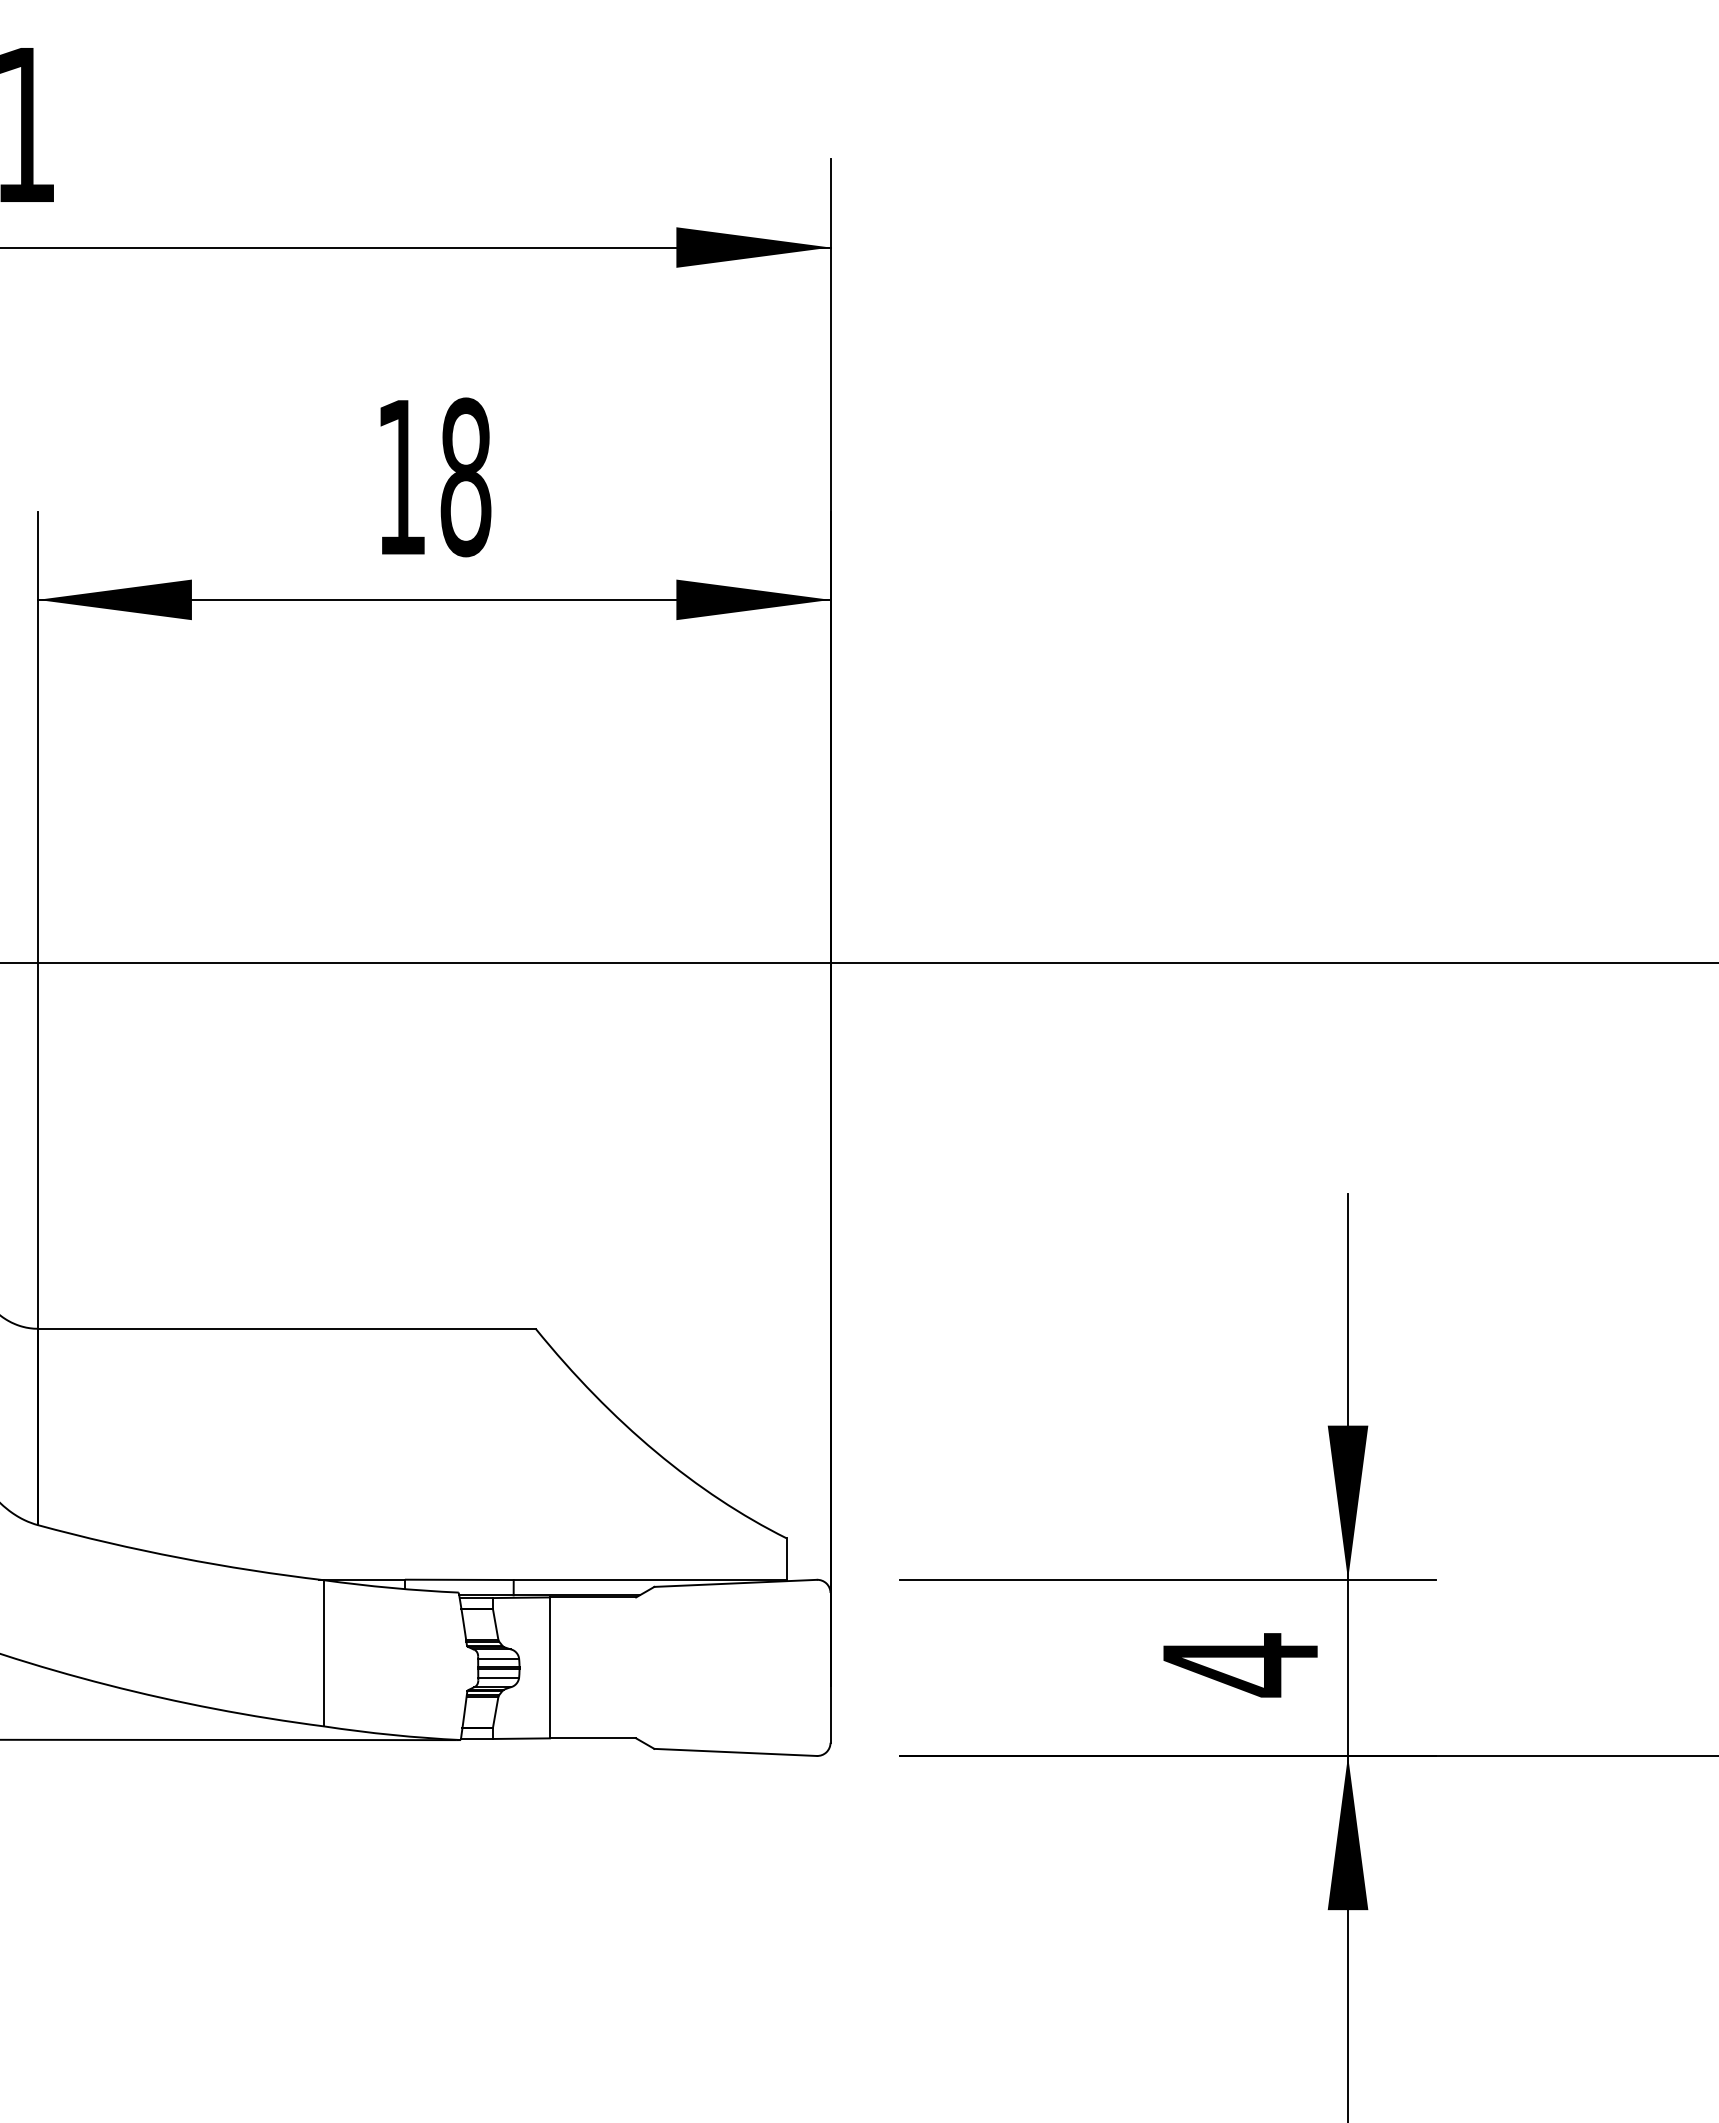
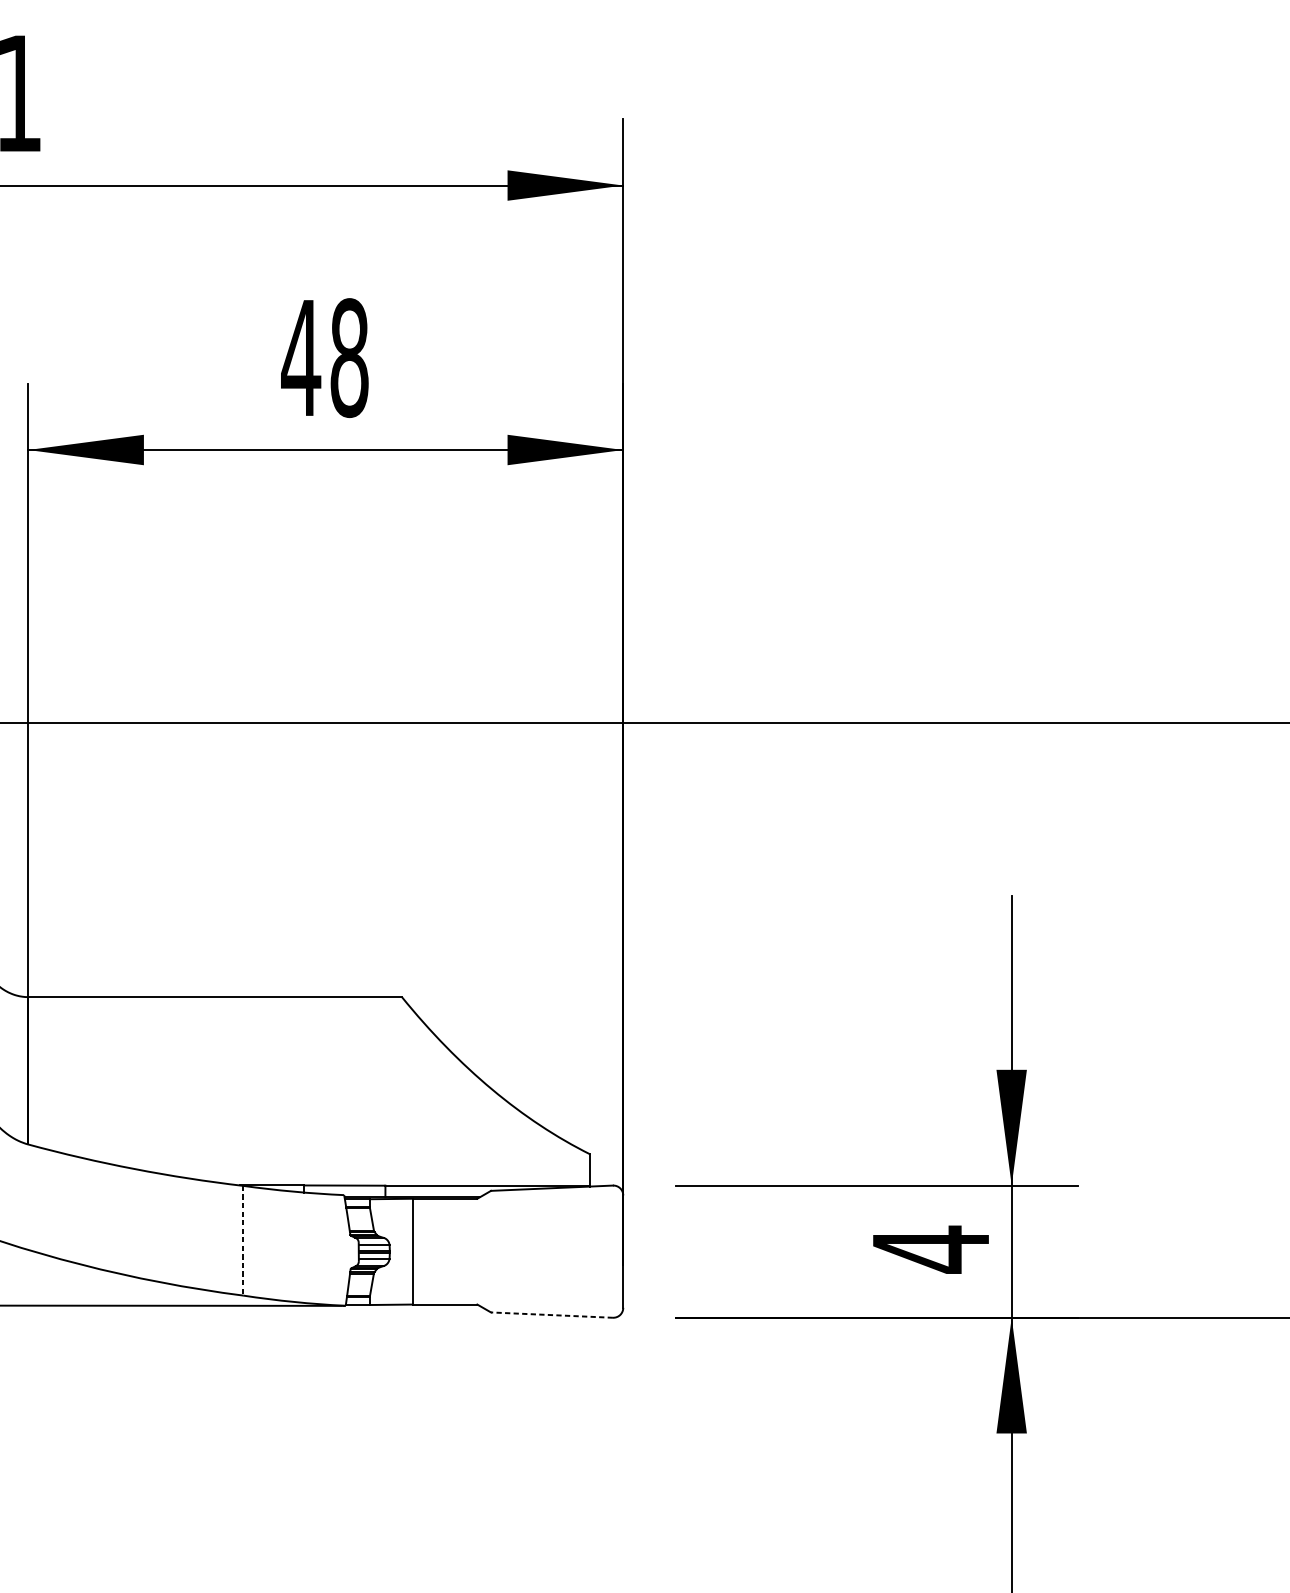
text: (401, 477) -> (301, 358), 18 -> 48
line: (324, 1653) -> (243, 1240), solid -> dashed
line: (735, 1752) -> (551, 1315), solid -> dashed

